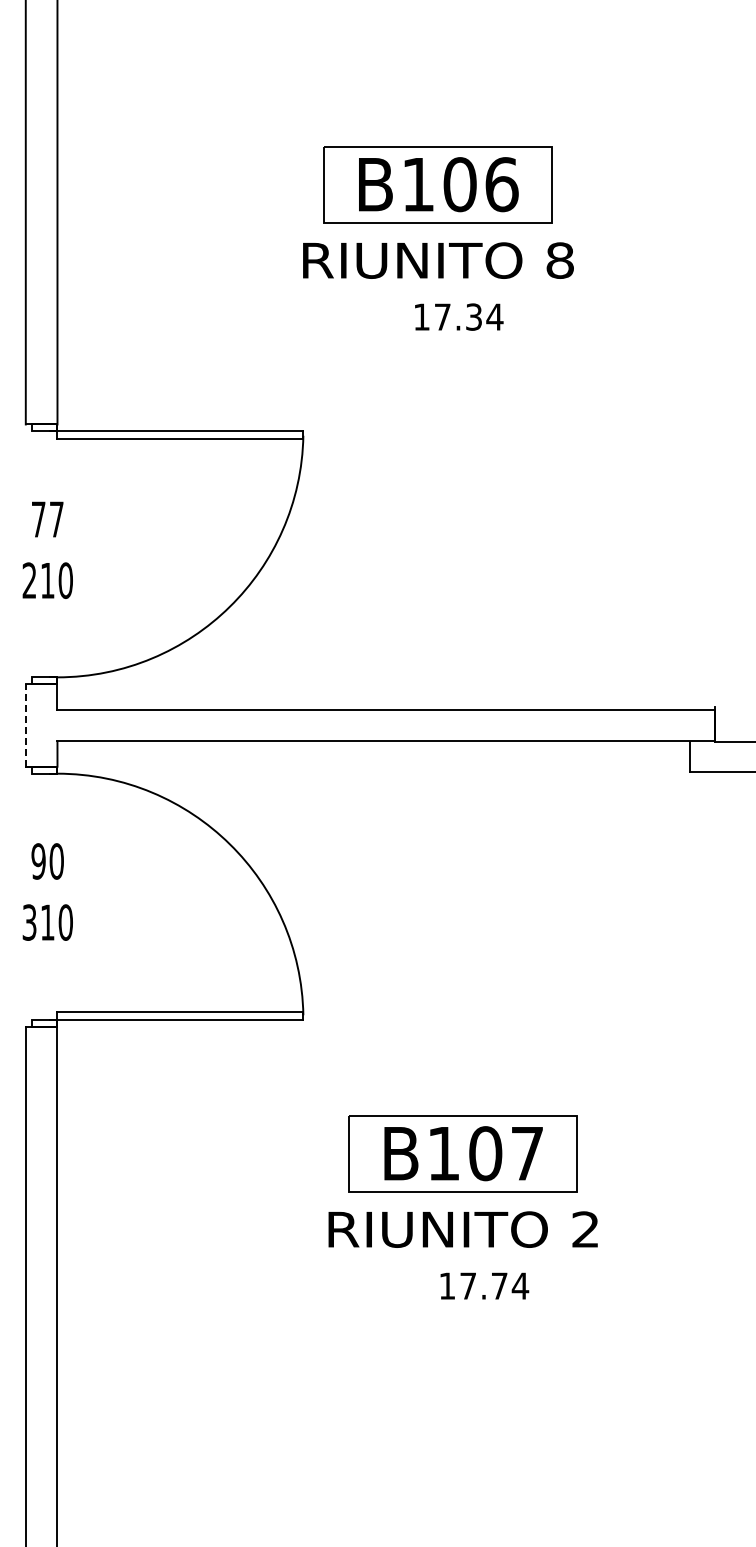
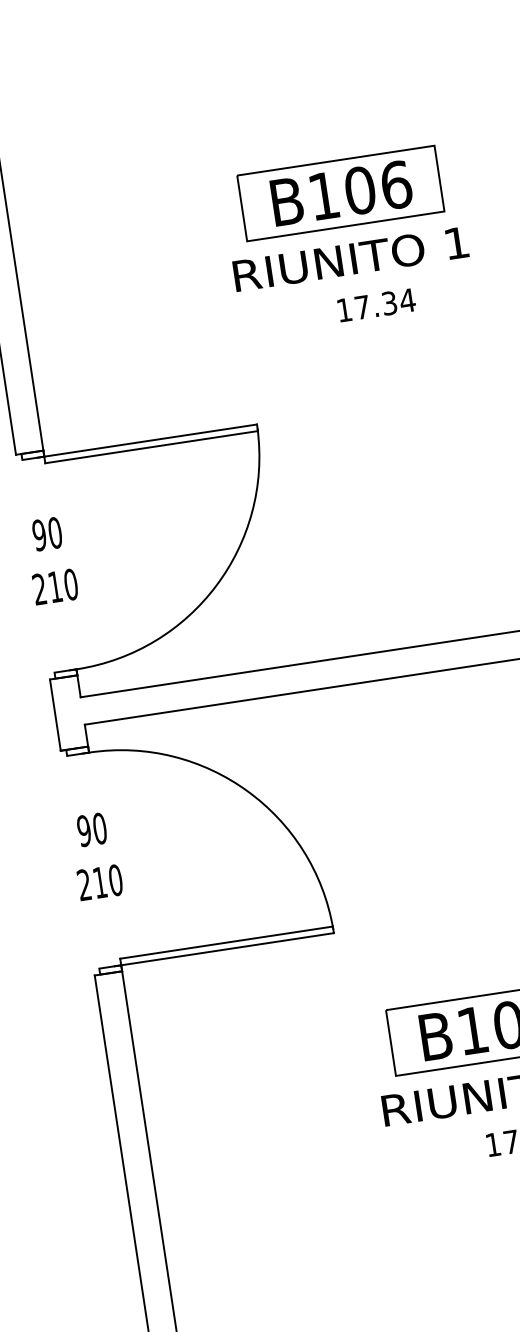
text: (559, 260) -> (456, 243), 8 -> 1
text: (47, 519) -> (47, 534), 77 -> 90
line: (25, 725) -> (55, 715), dashed -> solid
text: (29, 922) -> (84, 884), 310 -> 210

